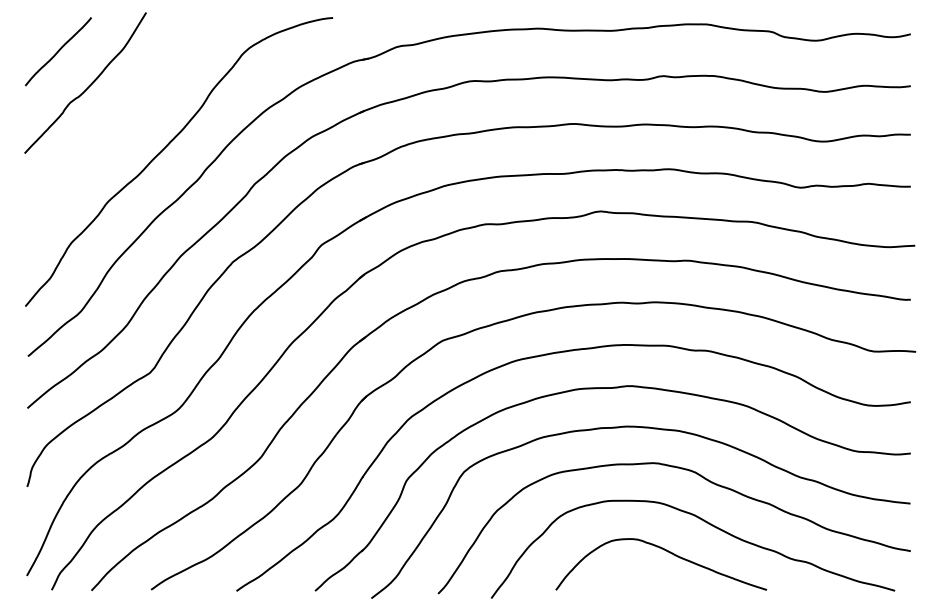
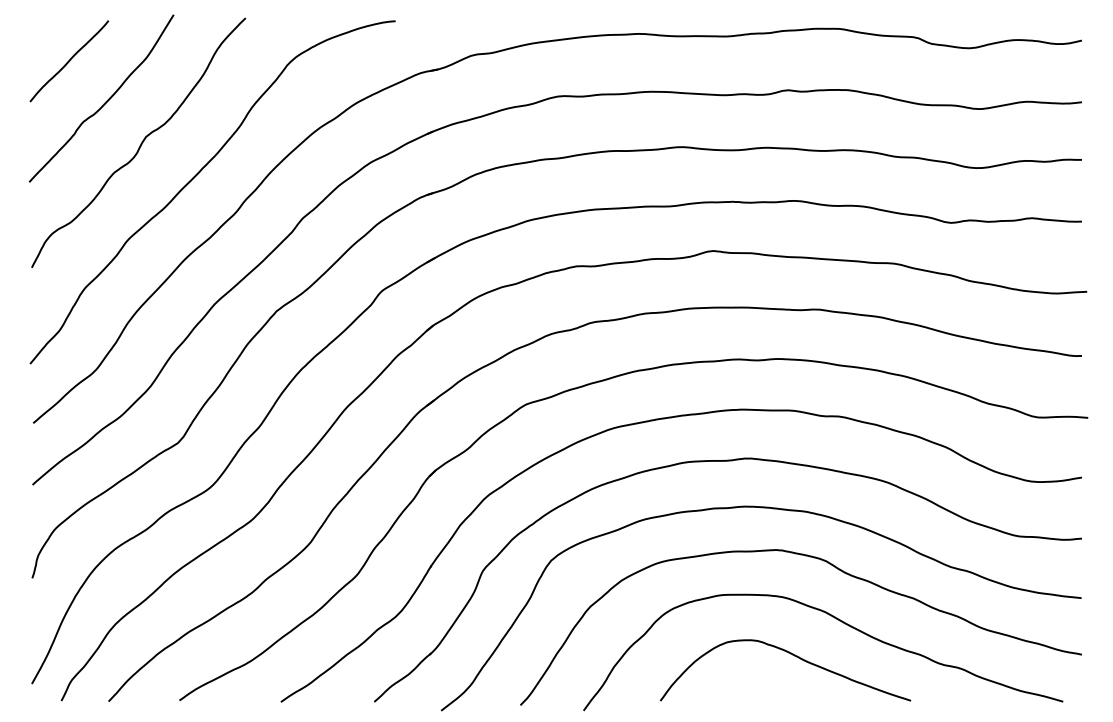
curve: (118, 120) -> (140, 143), added

